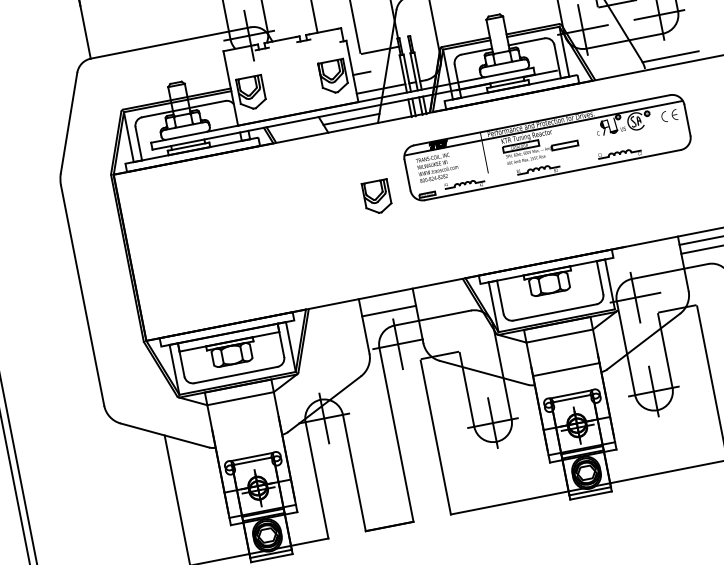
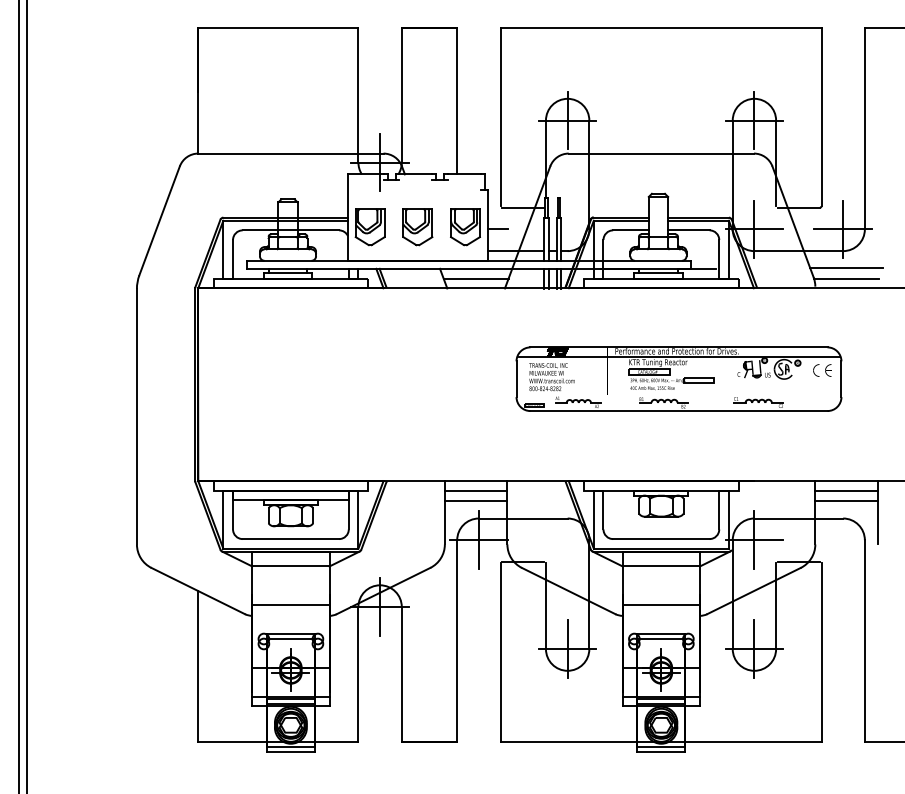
line: (668, 48) -> (846, 268), added
part: (546, 147) -> (678, 378), moved
part: (376, 197) -> (417, 227), moved
line: (386, 302) -> (475, 490), added
line: (246, 432) -> (290, 605), added

